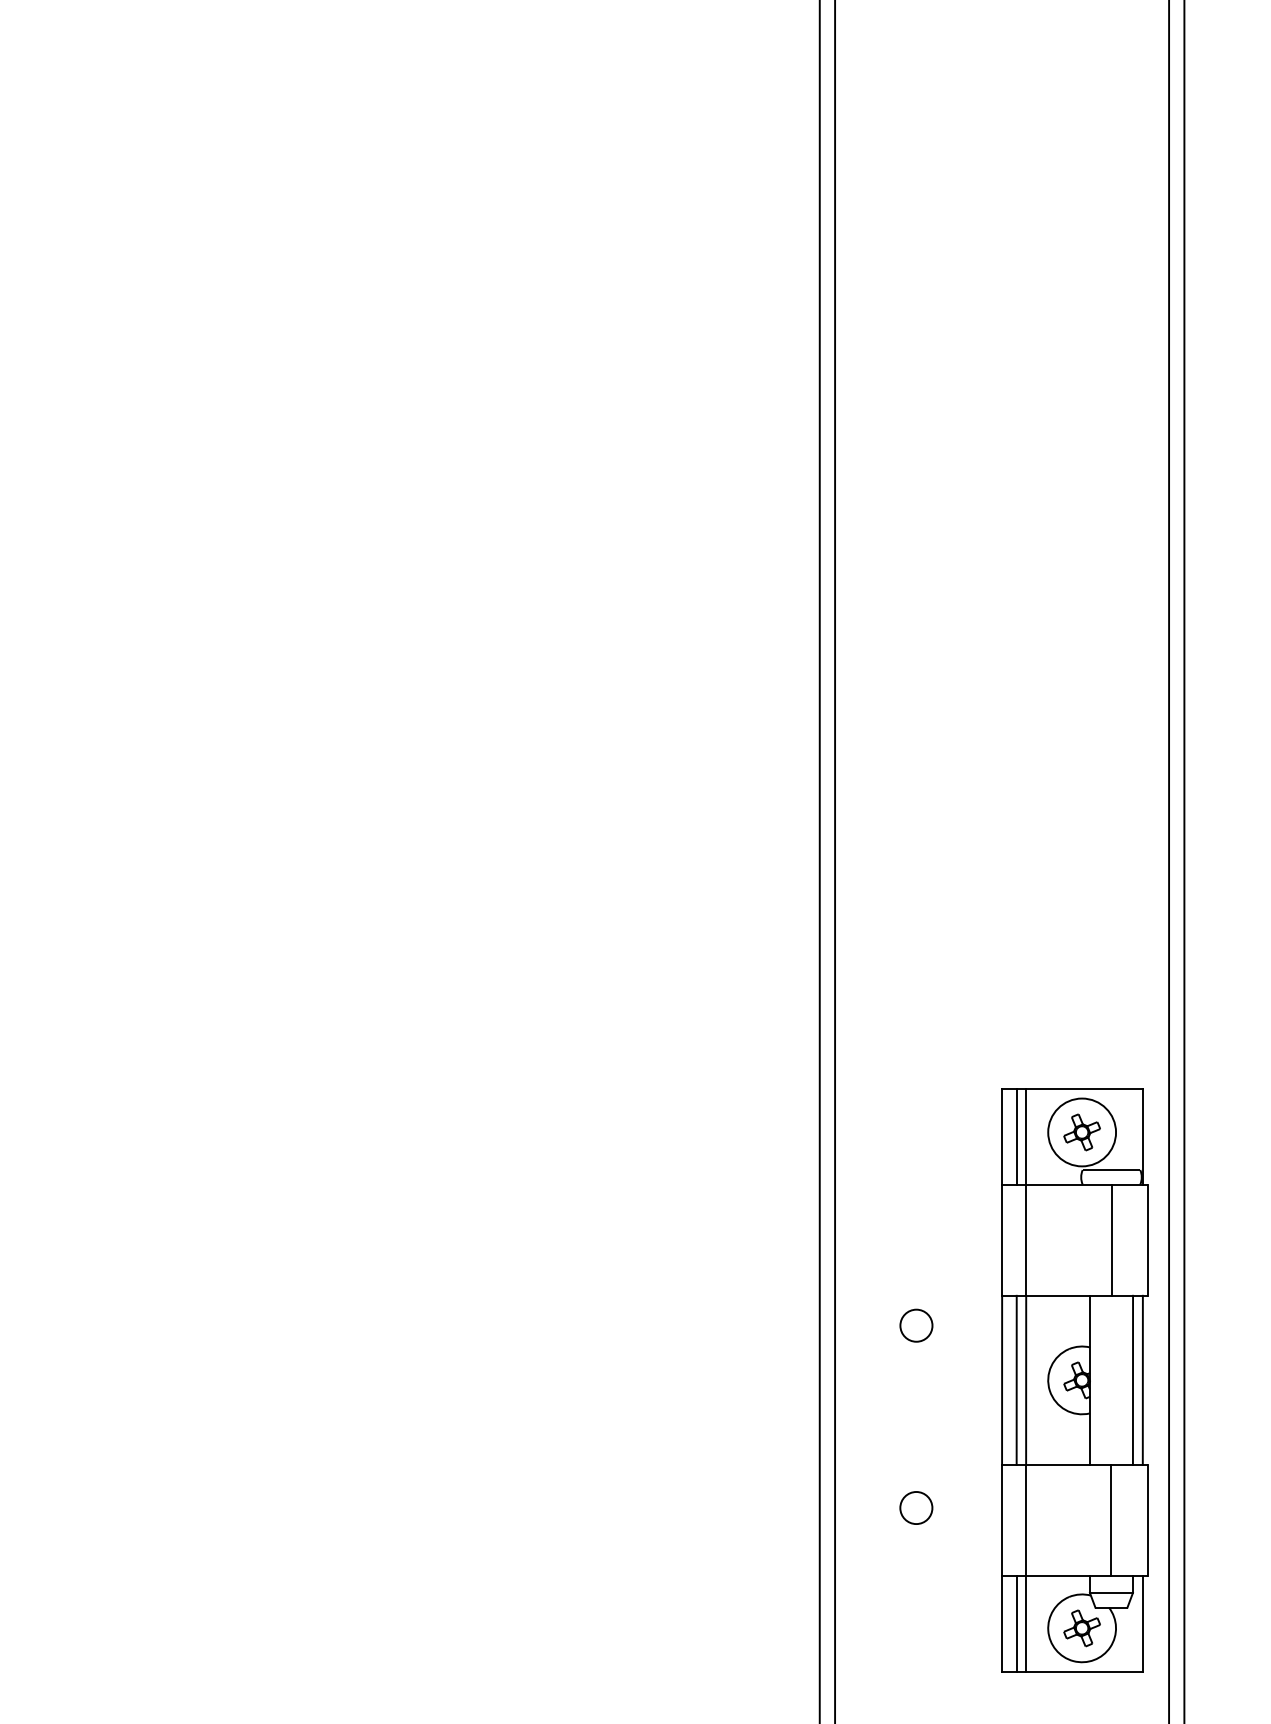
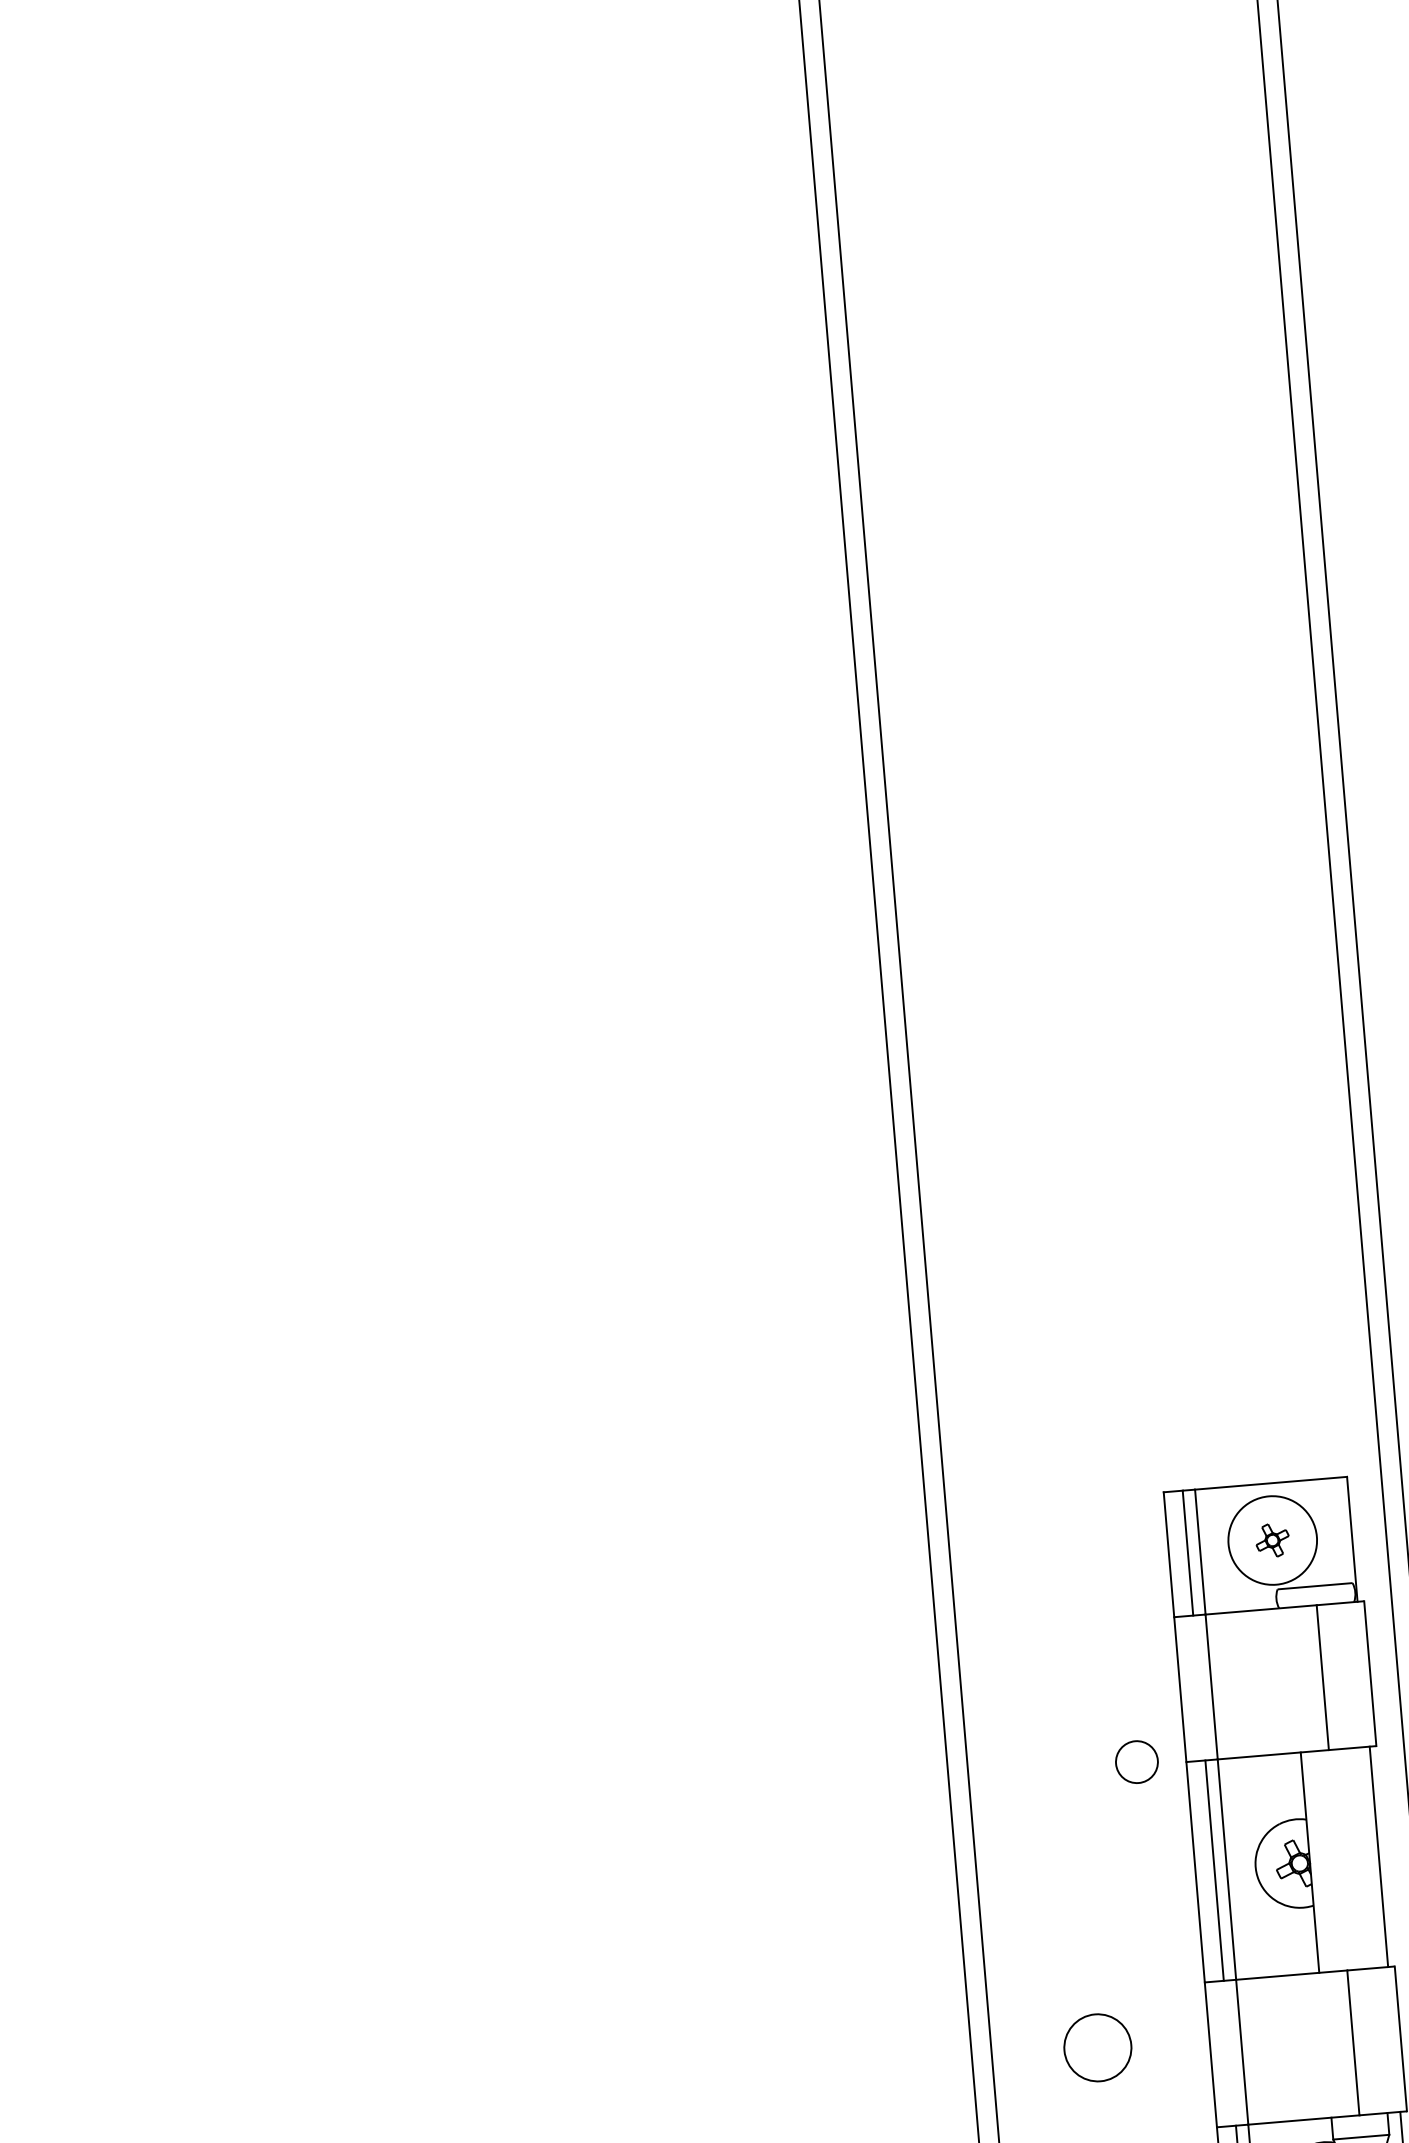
part: (1081, 1132) -> (1271, 1540), size x0.7
circle: (916, 1325) -> (1137, 1761), moved
line: (1132, 1380) -> (1365, 1858), removed
circle: (916, 1507) -> (1097, 2047), size x1.6

